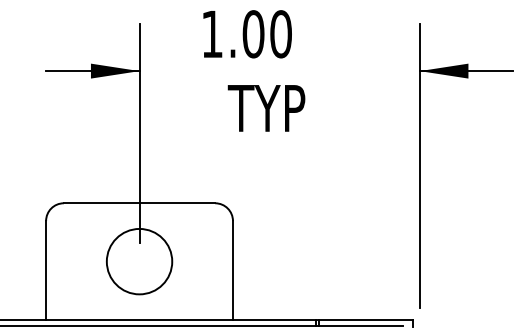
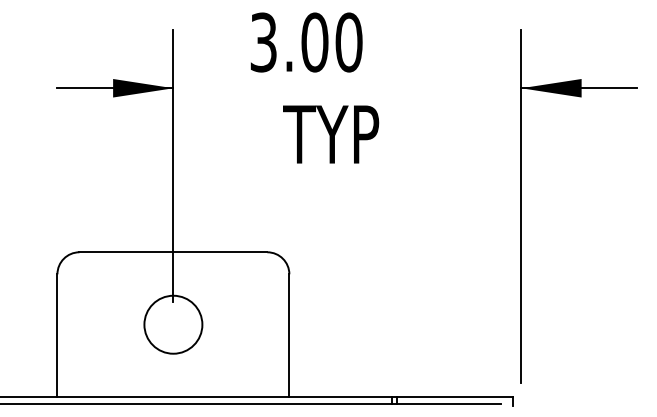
text: (212, 34) -> (263, 42), 1.00 -> 3.00
circle: (139, 261) -> (173, 324), size x0.71

